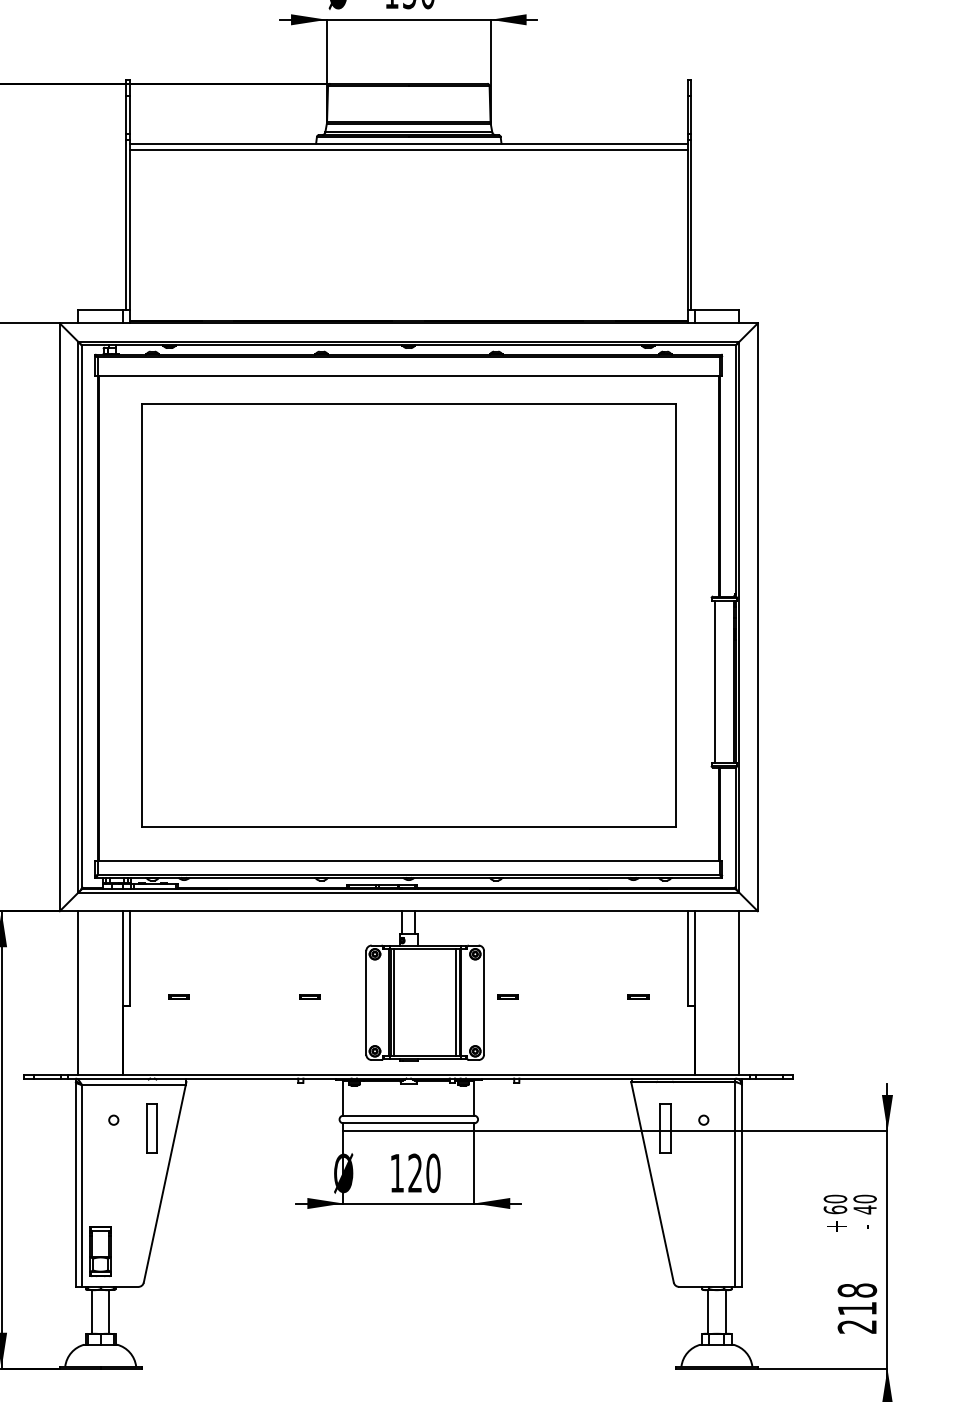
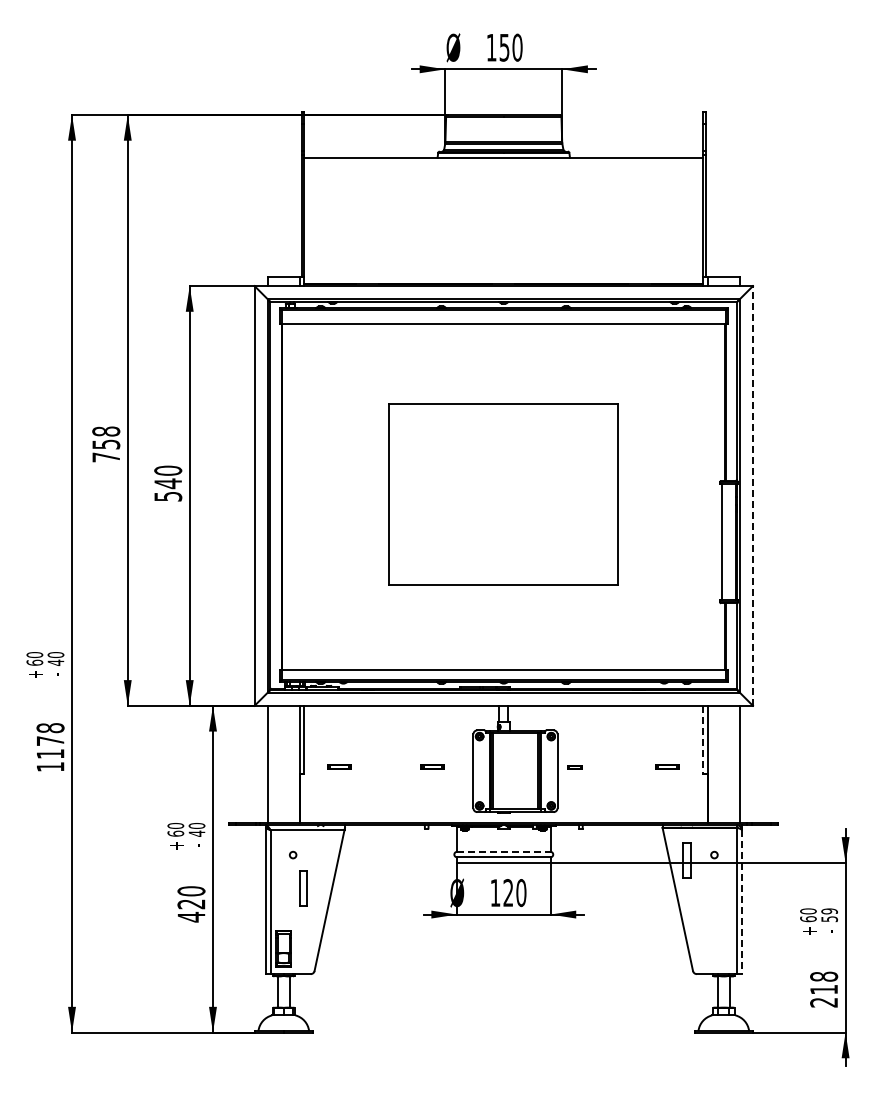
line: (408, 150) -> (503, 162), removed
part: (408, 615) -> (503, 494), size x0.6
line: (758, 616) -> (753, 495), solid -> dashed
line: (688, 958) -> (703, 739), solid -> dashed
part: (178, 997) -> (339, 767), size x1.6
part: (308, 997) -> (432, 767), size x1.6
part: (638, 997) -> (667, 767), size x1.6
line: (408, 1115) -> (503, 851), solid -> dashed
part: (152, 1127) -> (303, 888), moved
line: (741, 1186) -> (741, 902), solid -> dashed
text: (864, 1204) -> (829, 915), 40 -> 59

